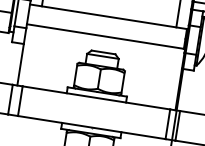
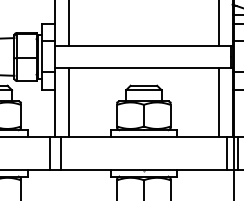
line: (33, 56) -> (68, 102), added
line: (168, 77) -> (219, 102), added

